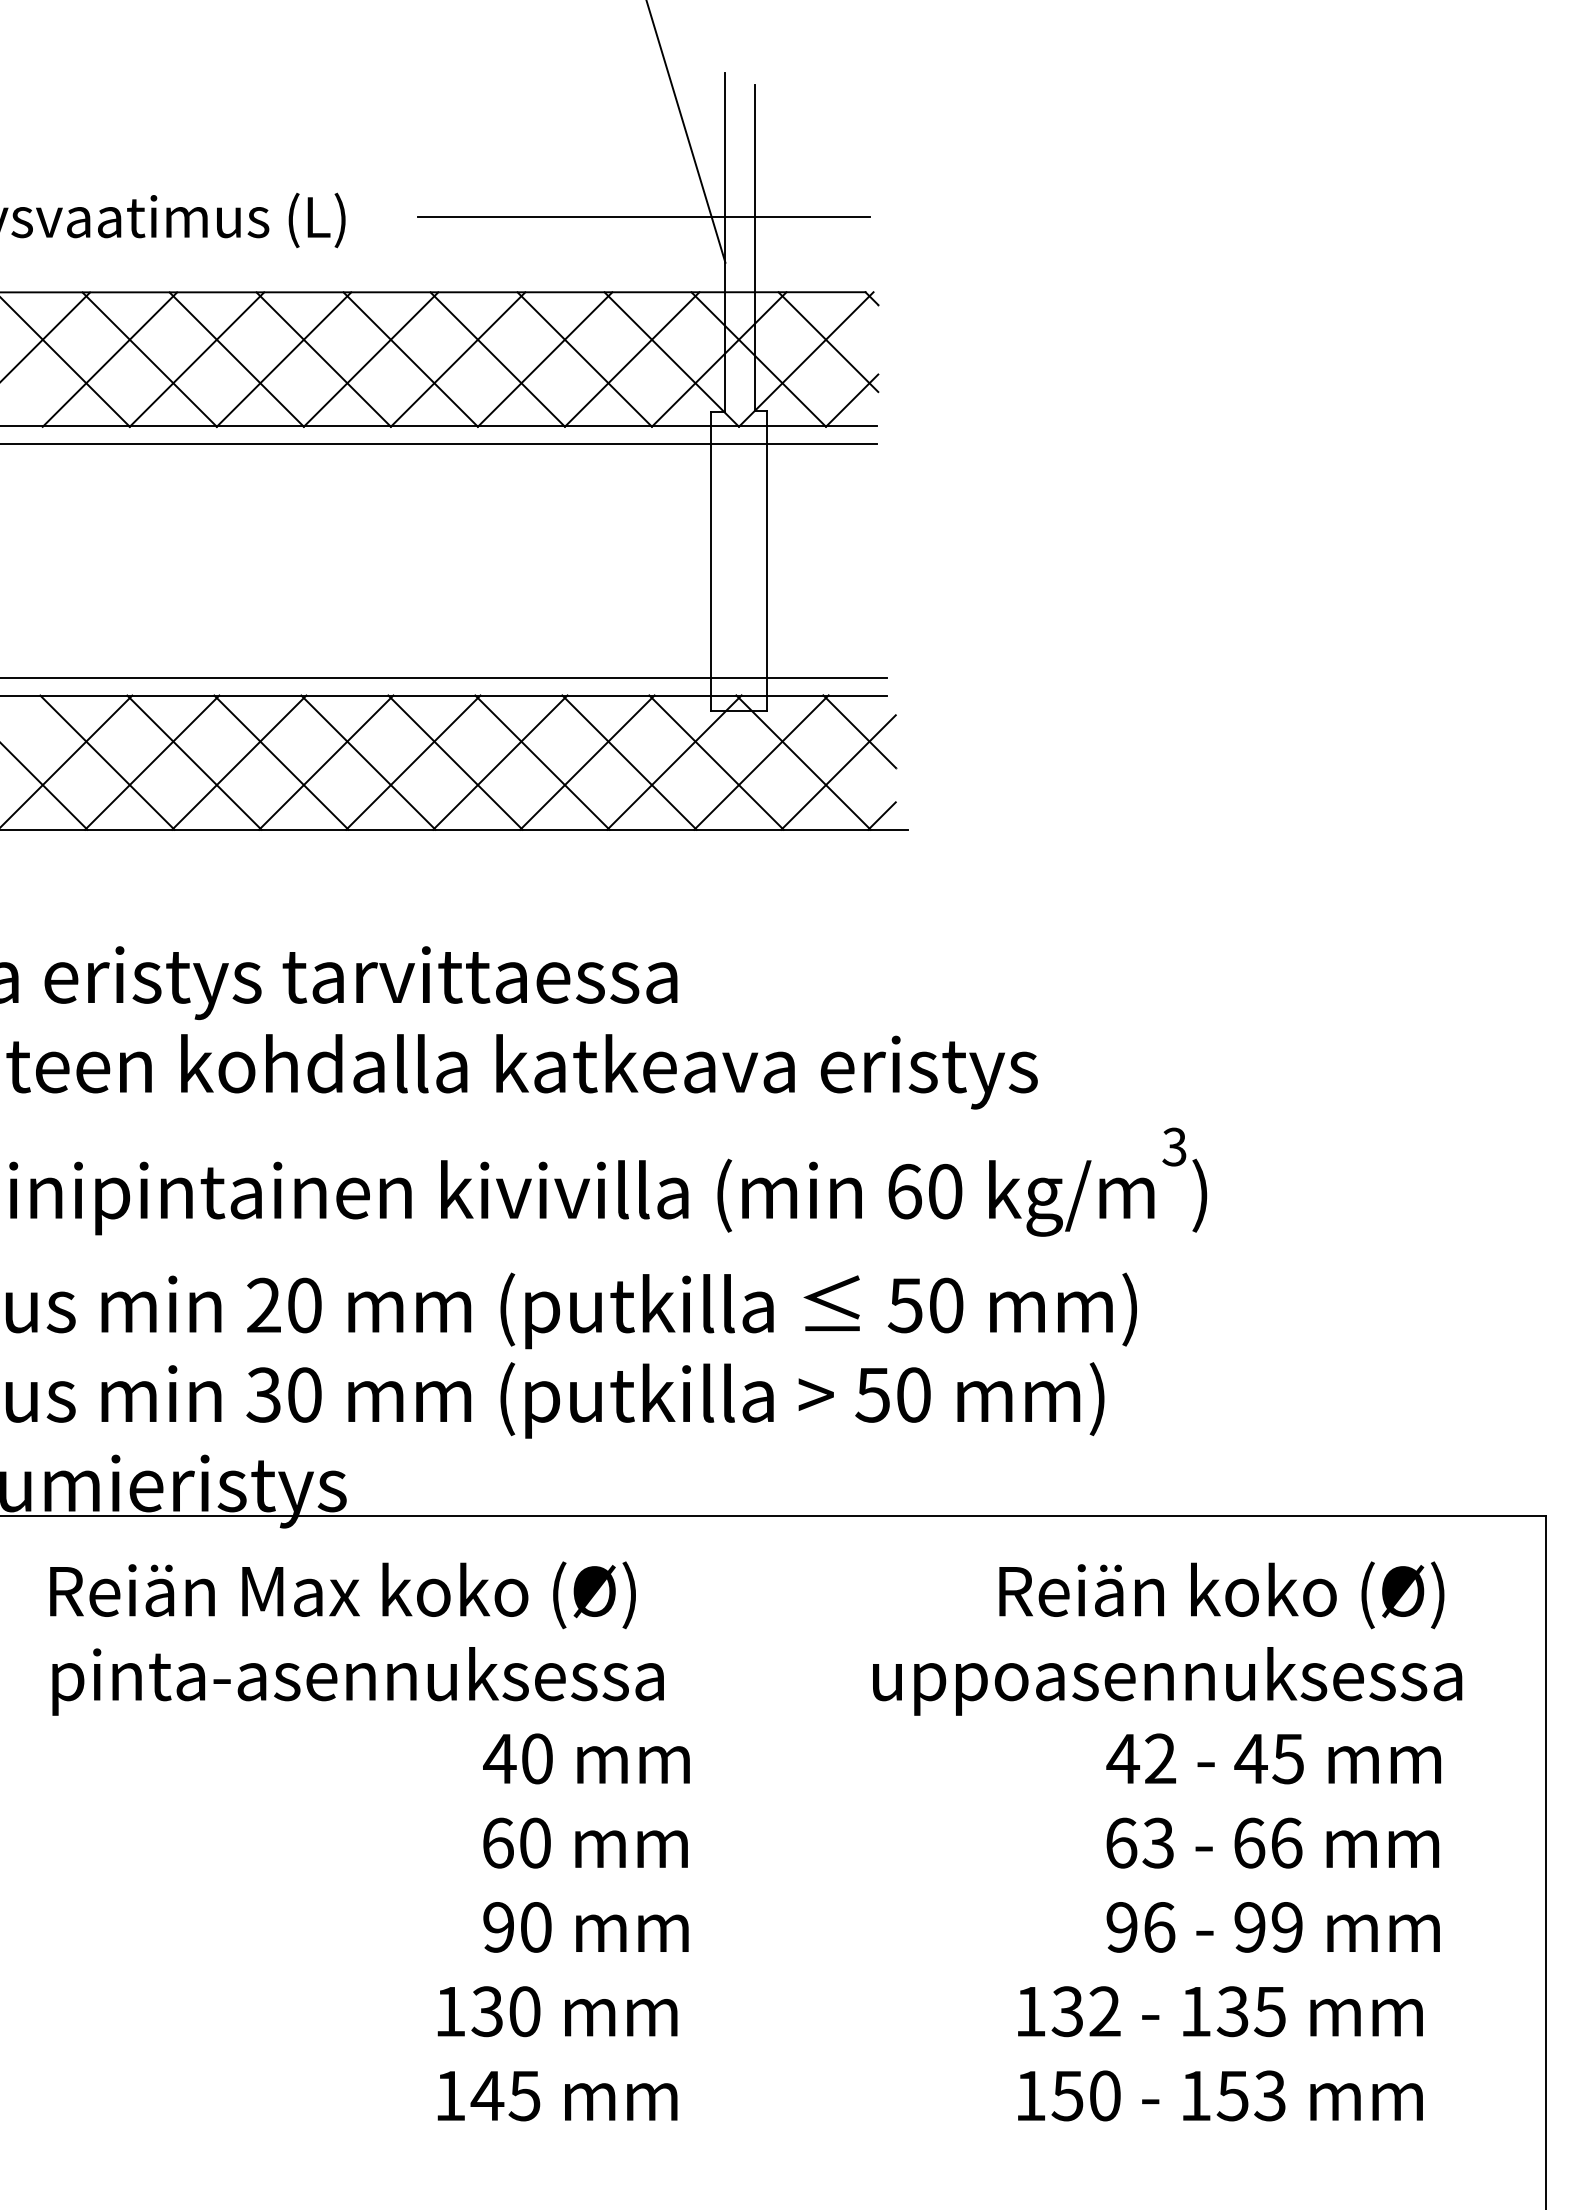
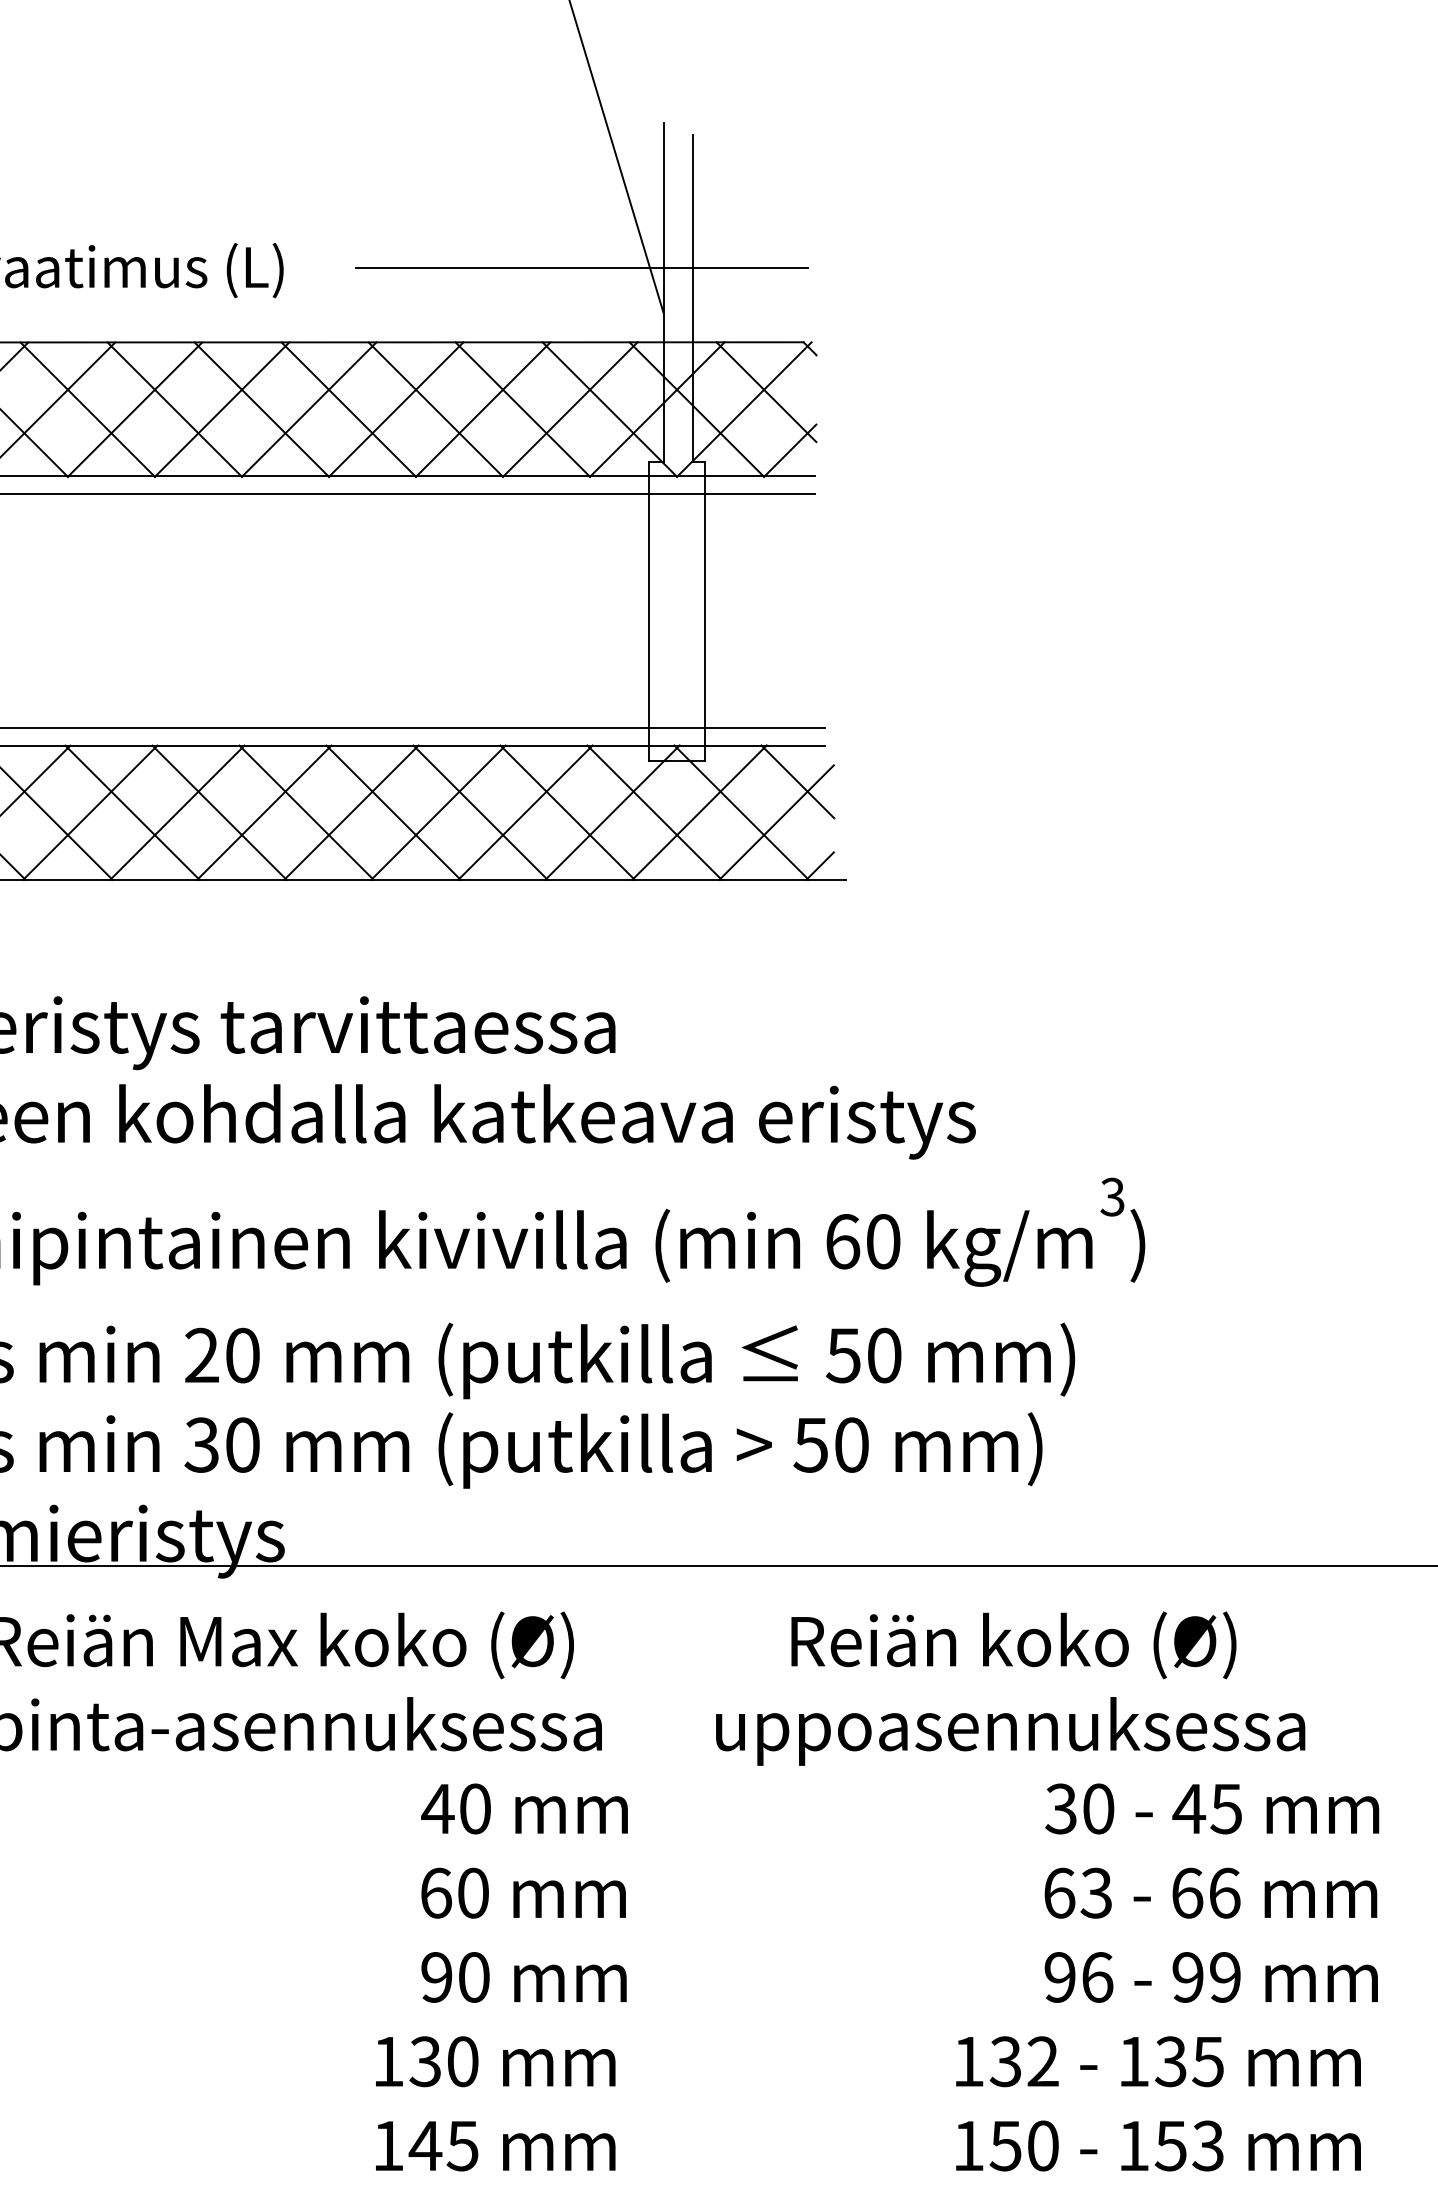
text: (1221, 1595) -> (1013, 1645), moved
text: (1167, 1681) -> (1010, 1731), moved
text: (1141, 1758) -> (1079, 1808), 42 -> 30

